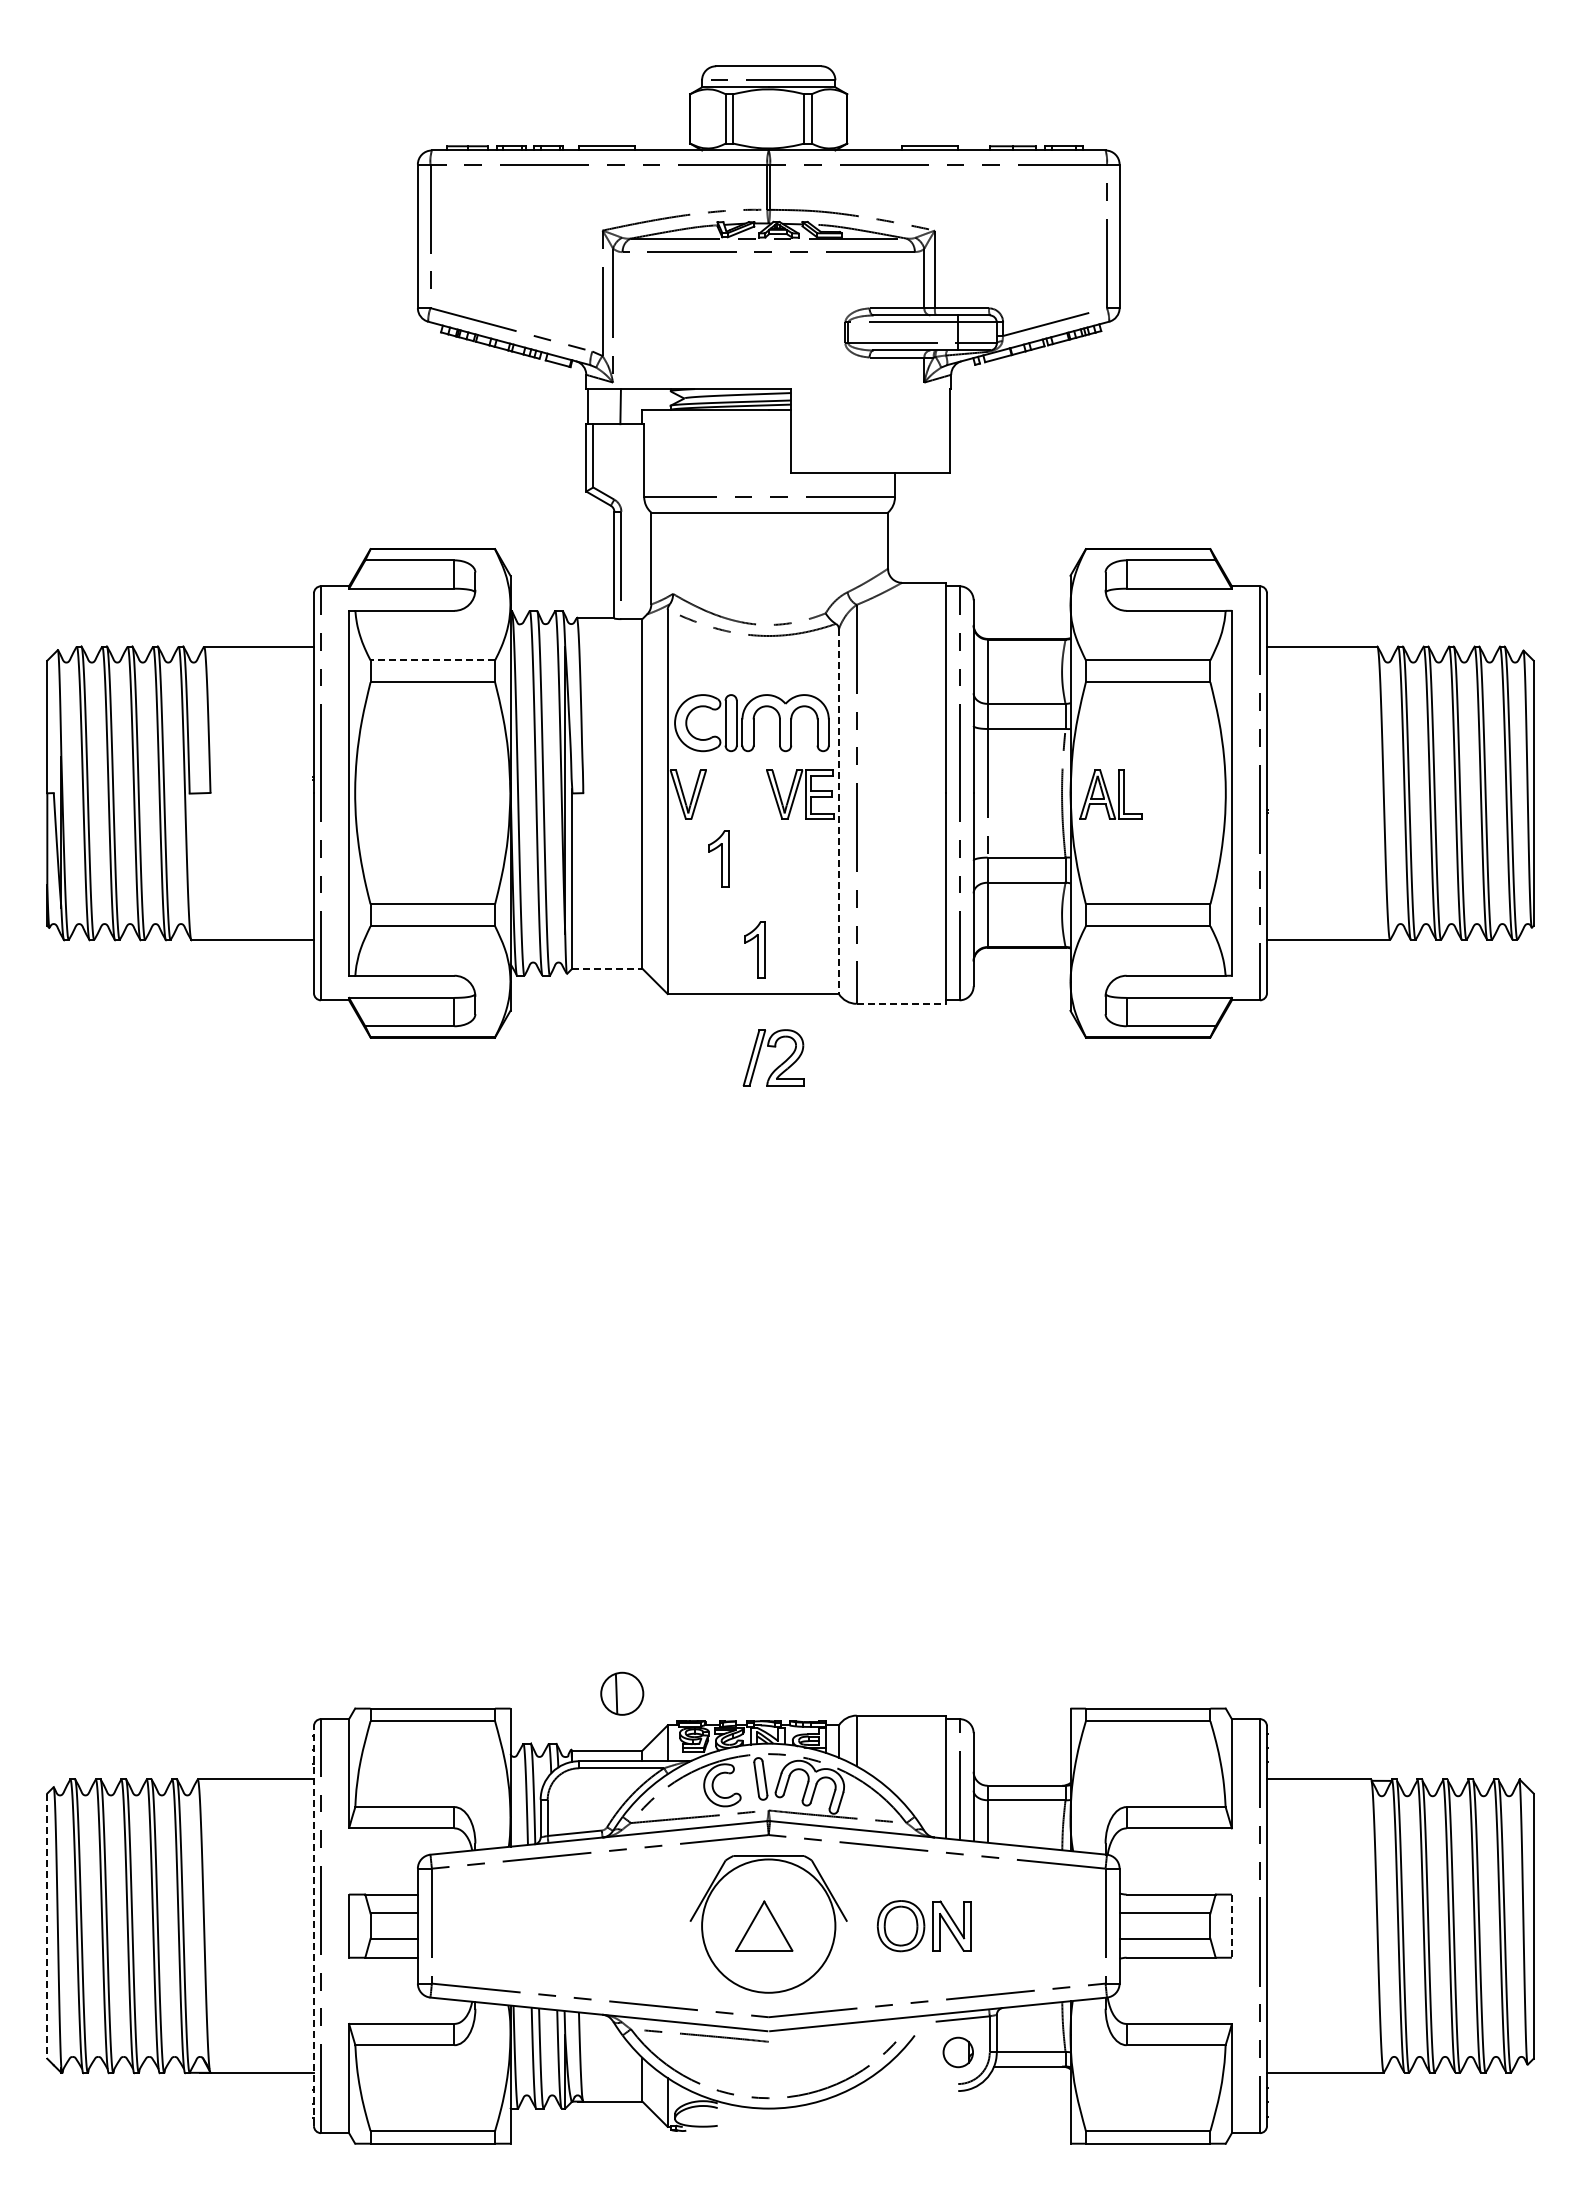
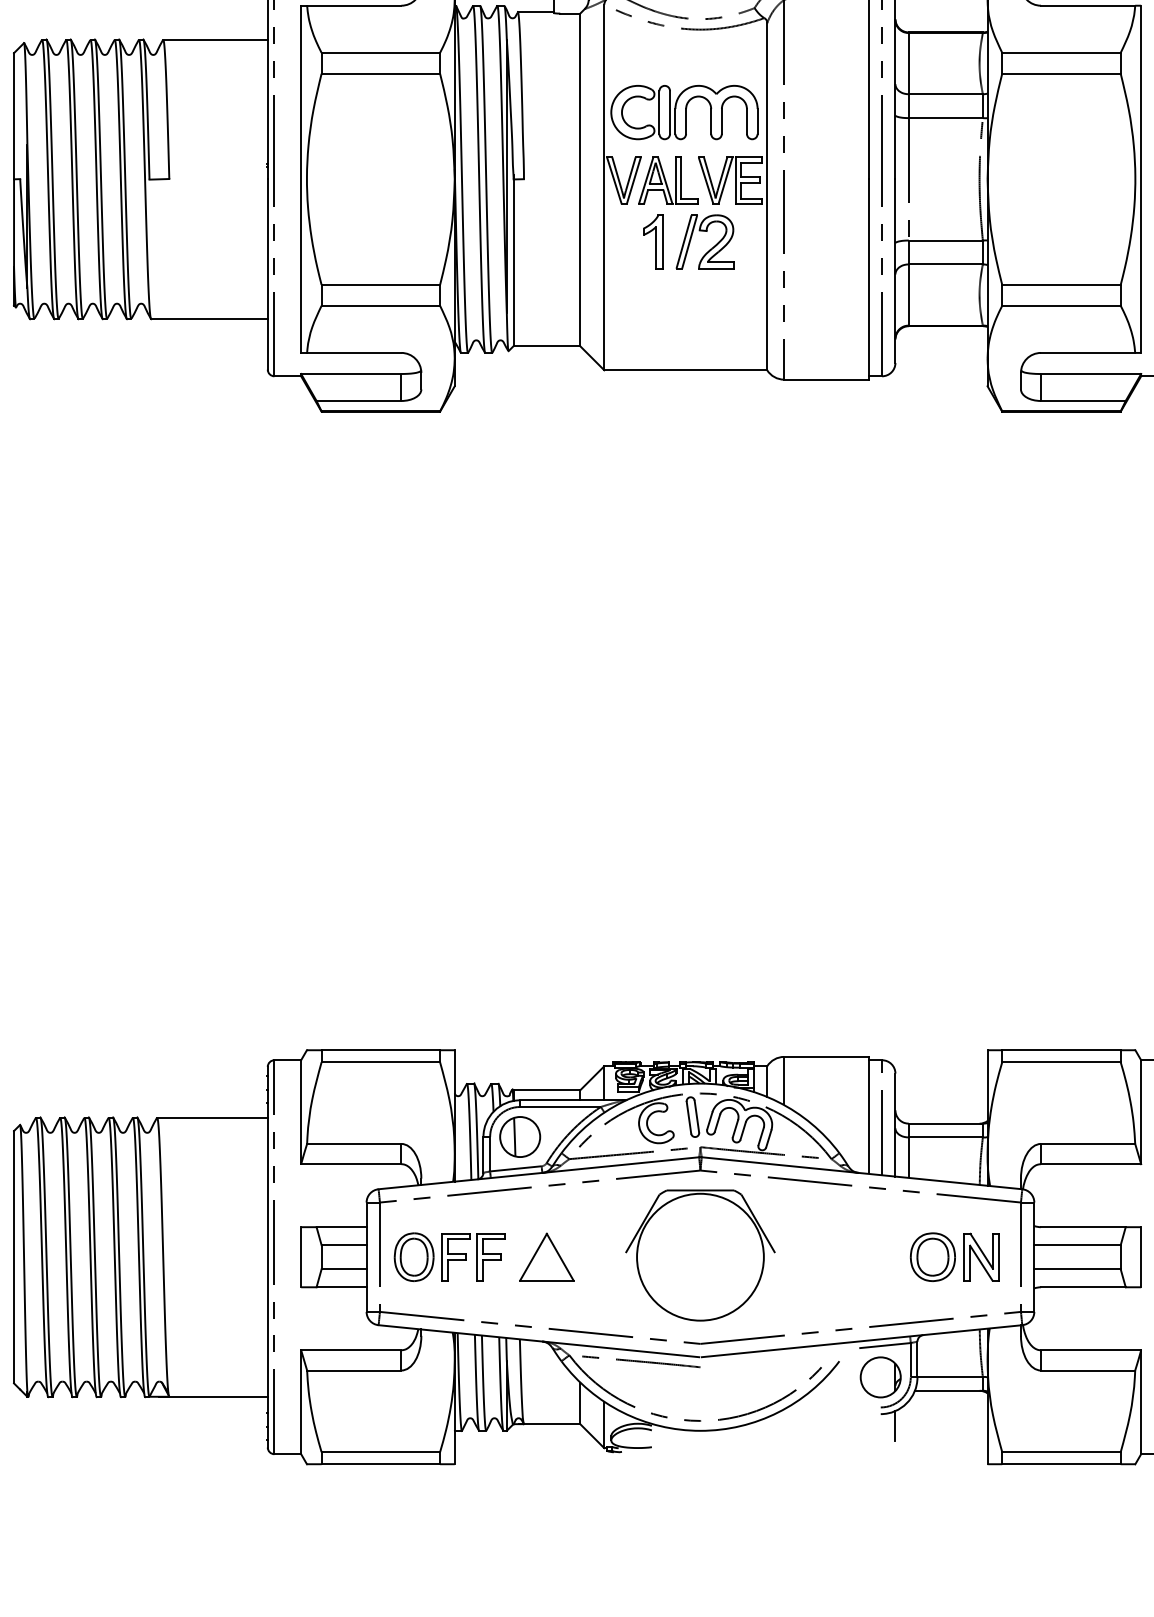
line: (432, 660) -> (380, 52), dashed -> solid
part: (1110, 794) -> (667, 180), moved
line: (838, 812) -> (766, 197), dashed -> solid
part: (754, 949) -> (686, 327), removed
line: (607, 968) -> (547, 346), dashed -> solid
line: (901, 1003) -> (826, 379), dashed -> solid
part: (777, 1066) -> (708, 249), moved
part: (622, 1693) -> (520, 1136), moved
line: (314, 1925) -> (268, 1256), dashed -> solid
part: (764, 1925) -> (547, 1256), moved
line: (47, 1926) -> (14, 1257), dashed -> solid
part: (504, 1926) -> (449, 1257), added
part: (923, 1926) -> (954, 1257), moved
line: (1231, 1926) -> (1140, 1257), dashed -> solid
part: (958, 2052) -> (881, 1377), size x1.43
line: (973, 2103) -> (895, 1425), added

